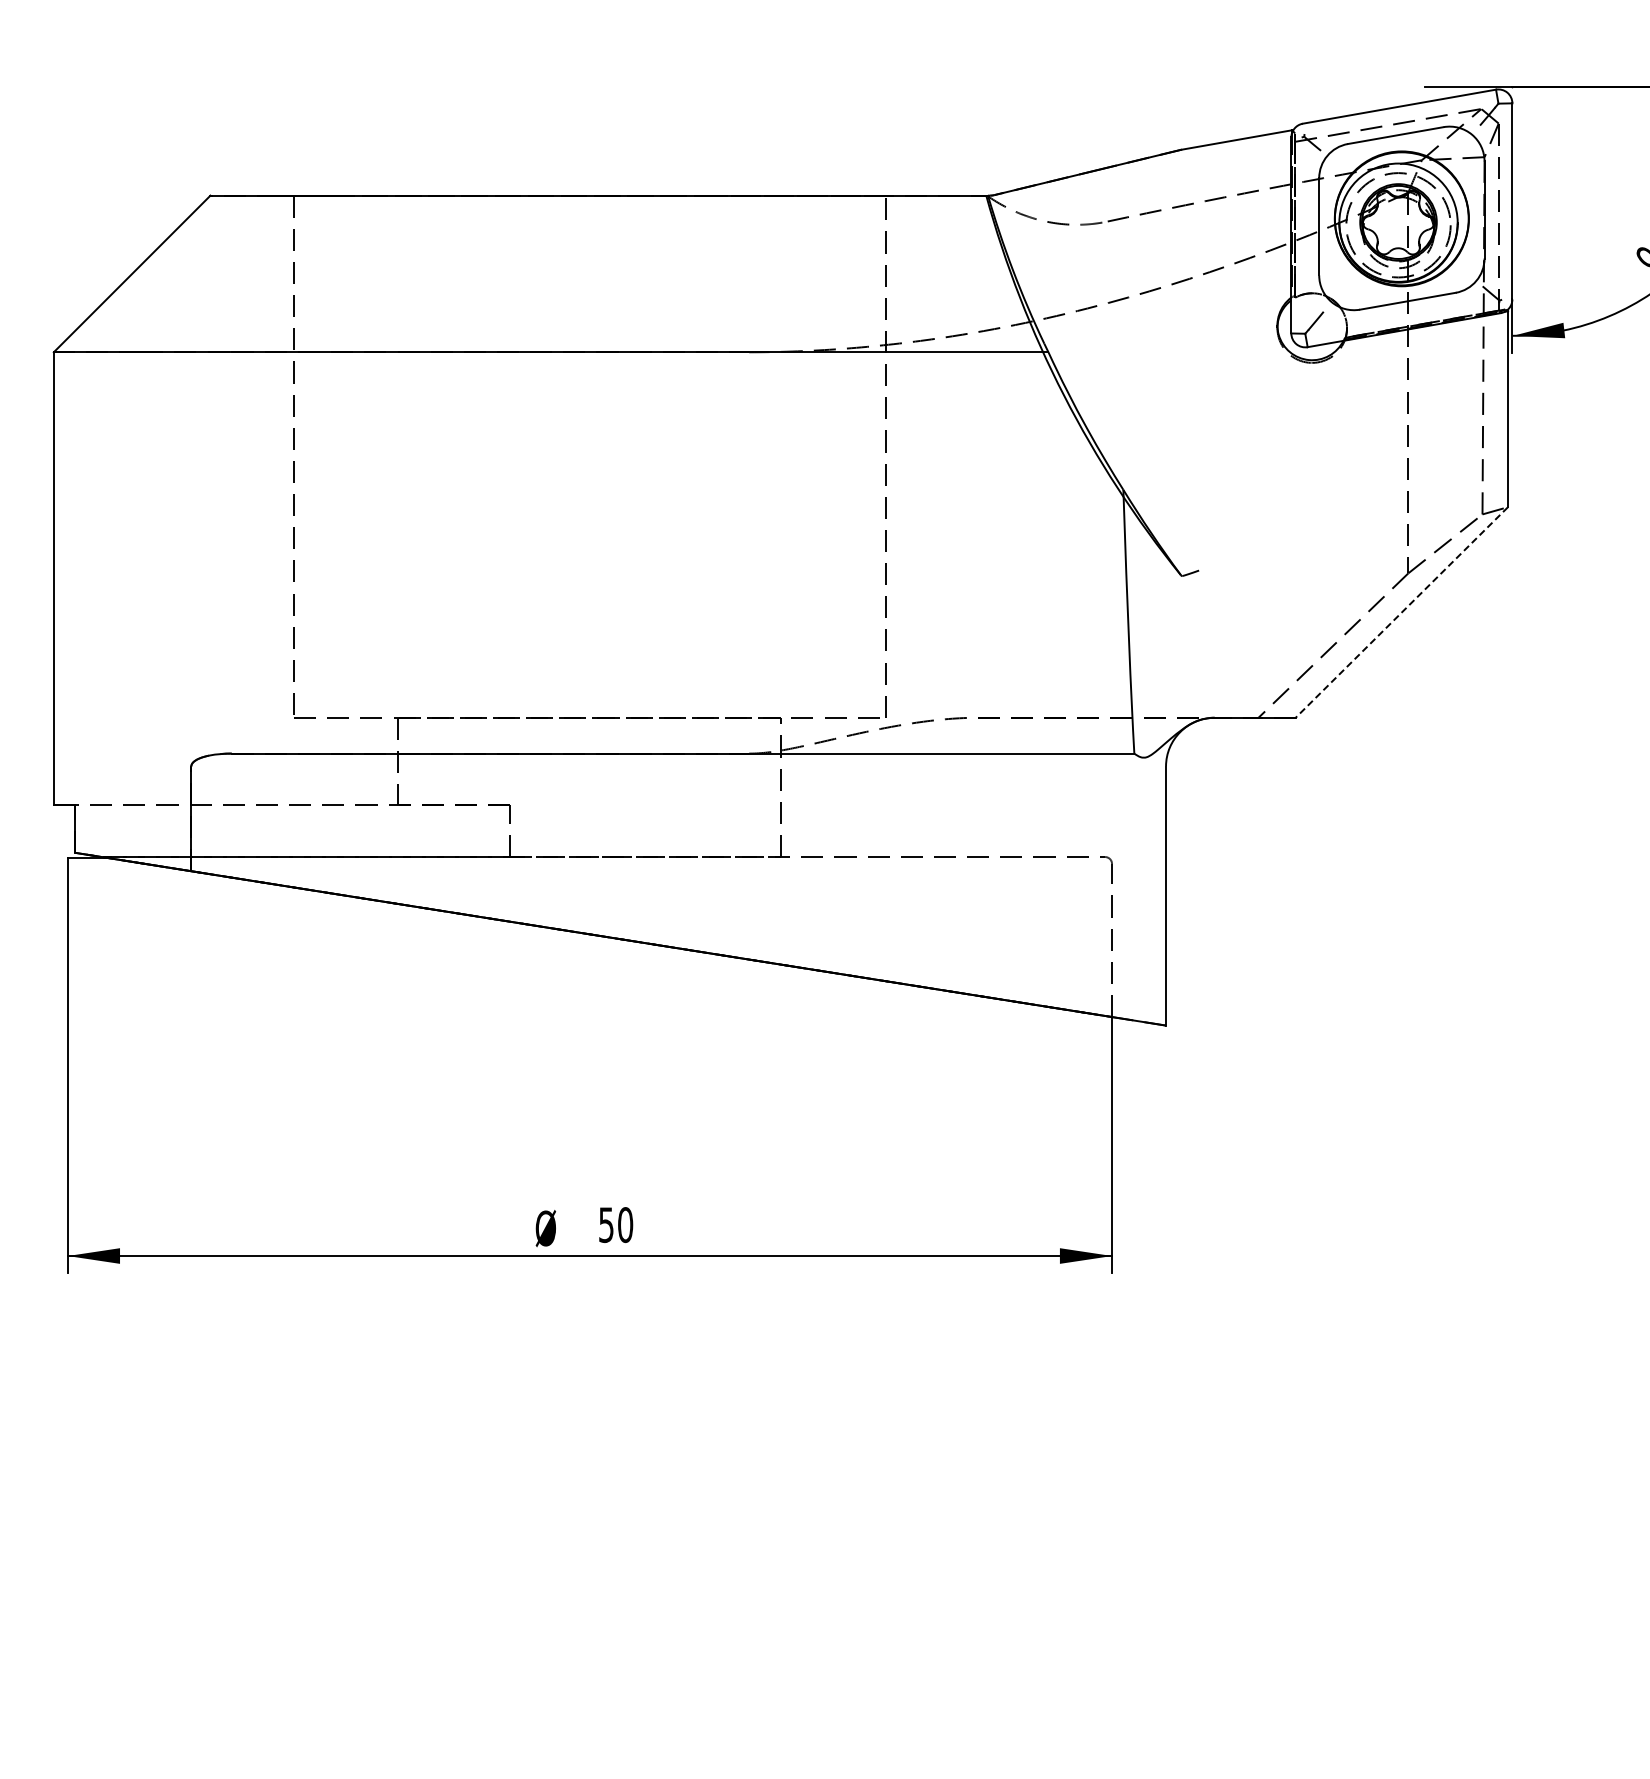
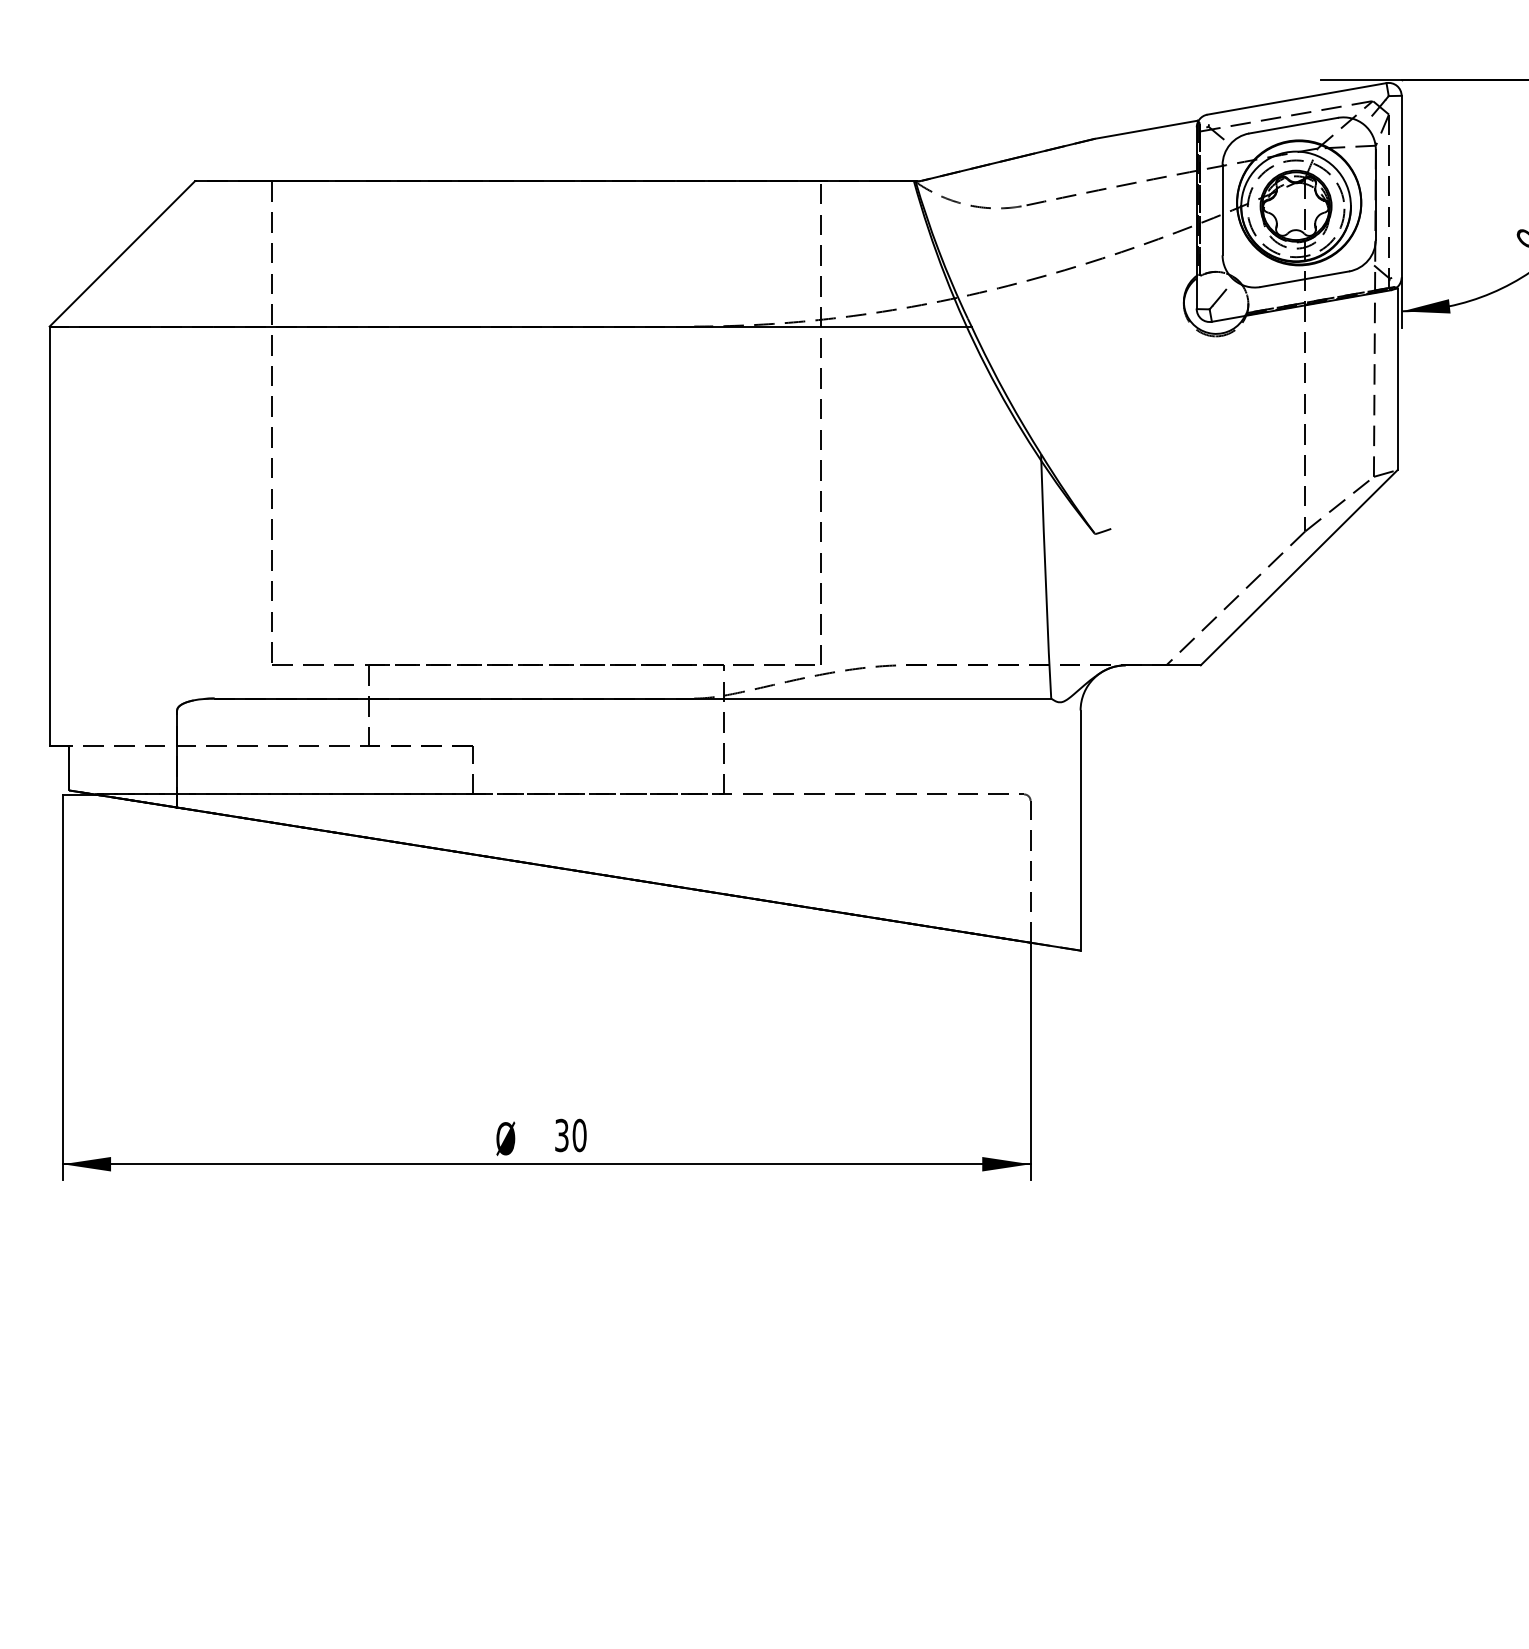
line: (1401, 612) -> (1298, 567), dashed -> solid
text: (606, 1224) -> (561, 1135), 50 -> 30

